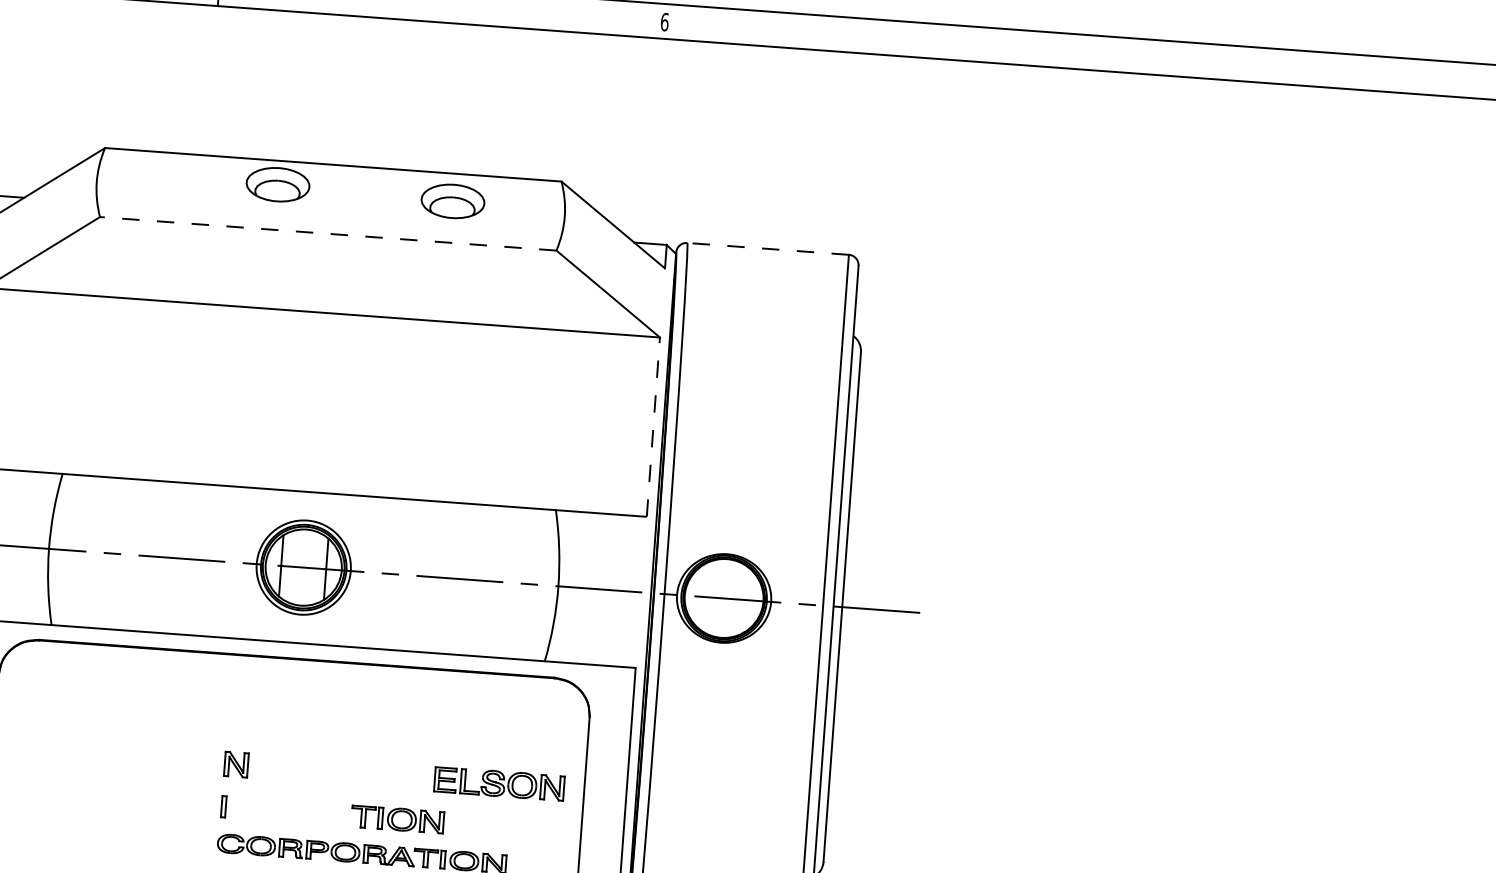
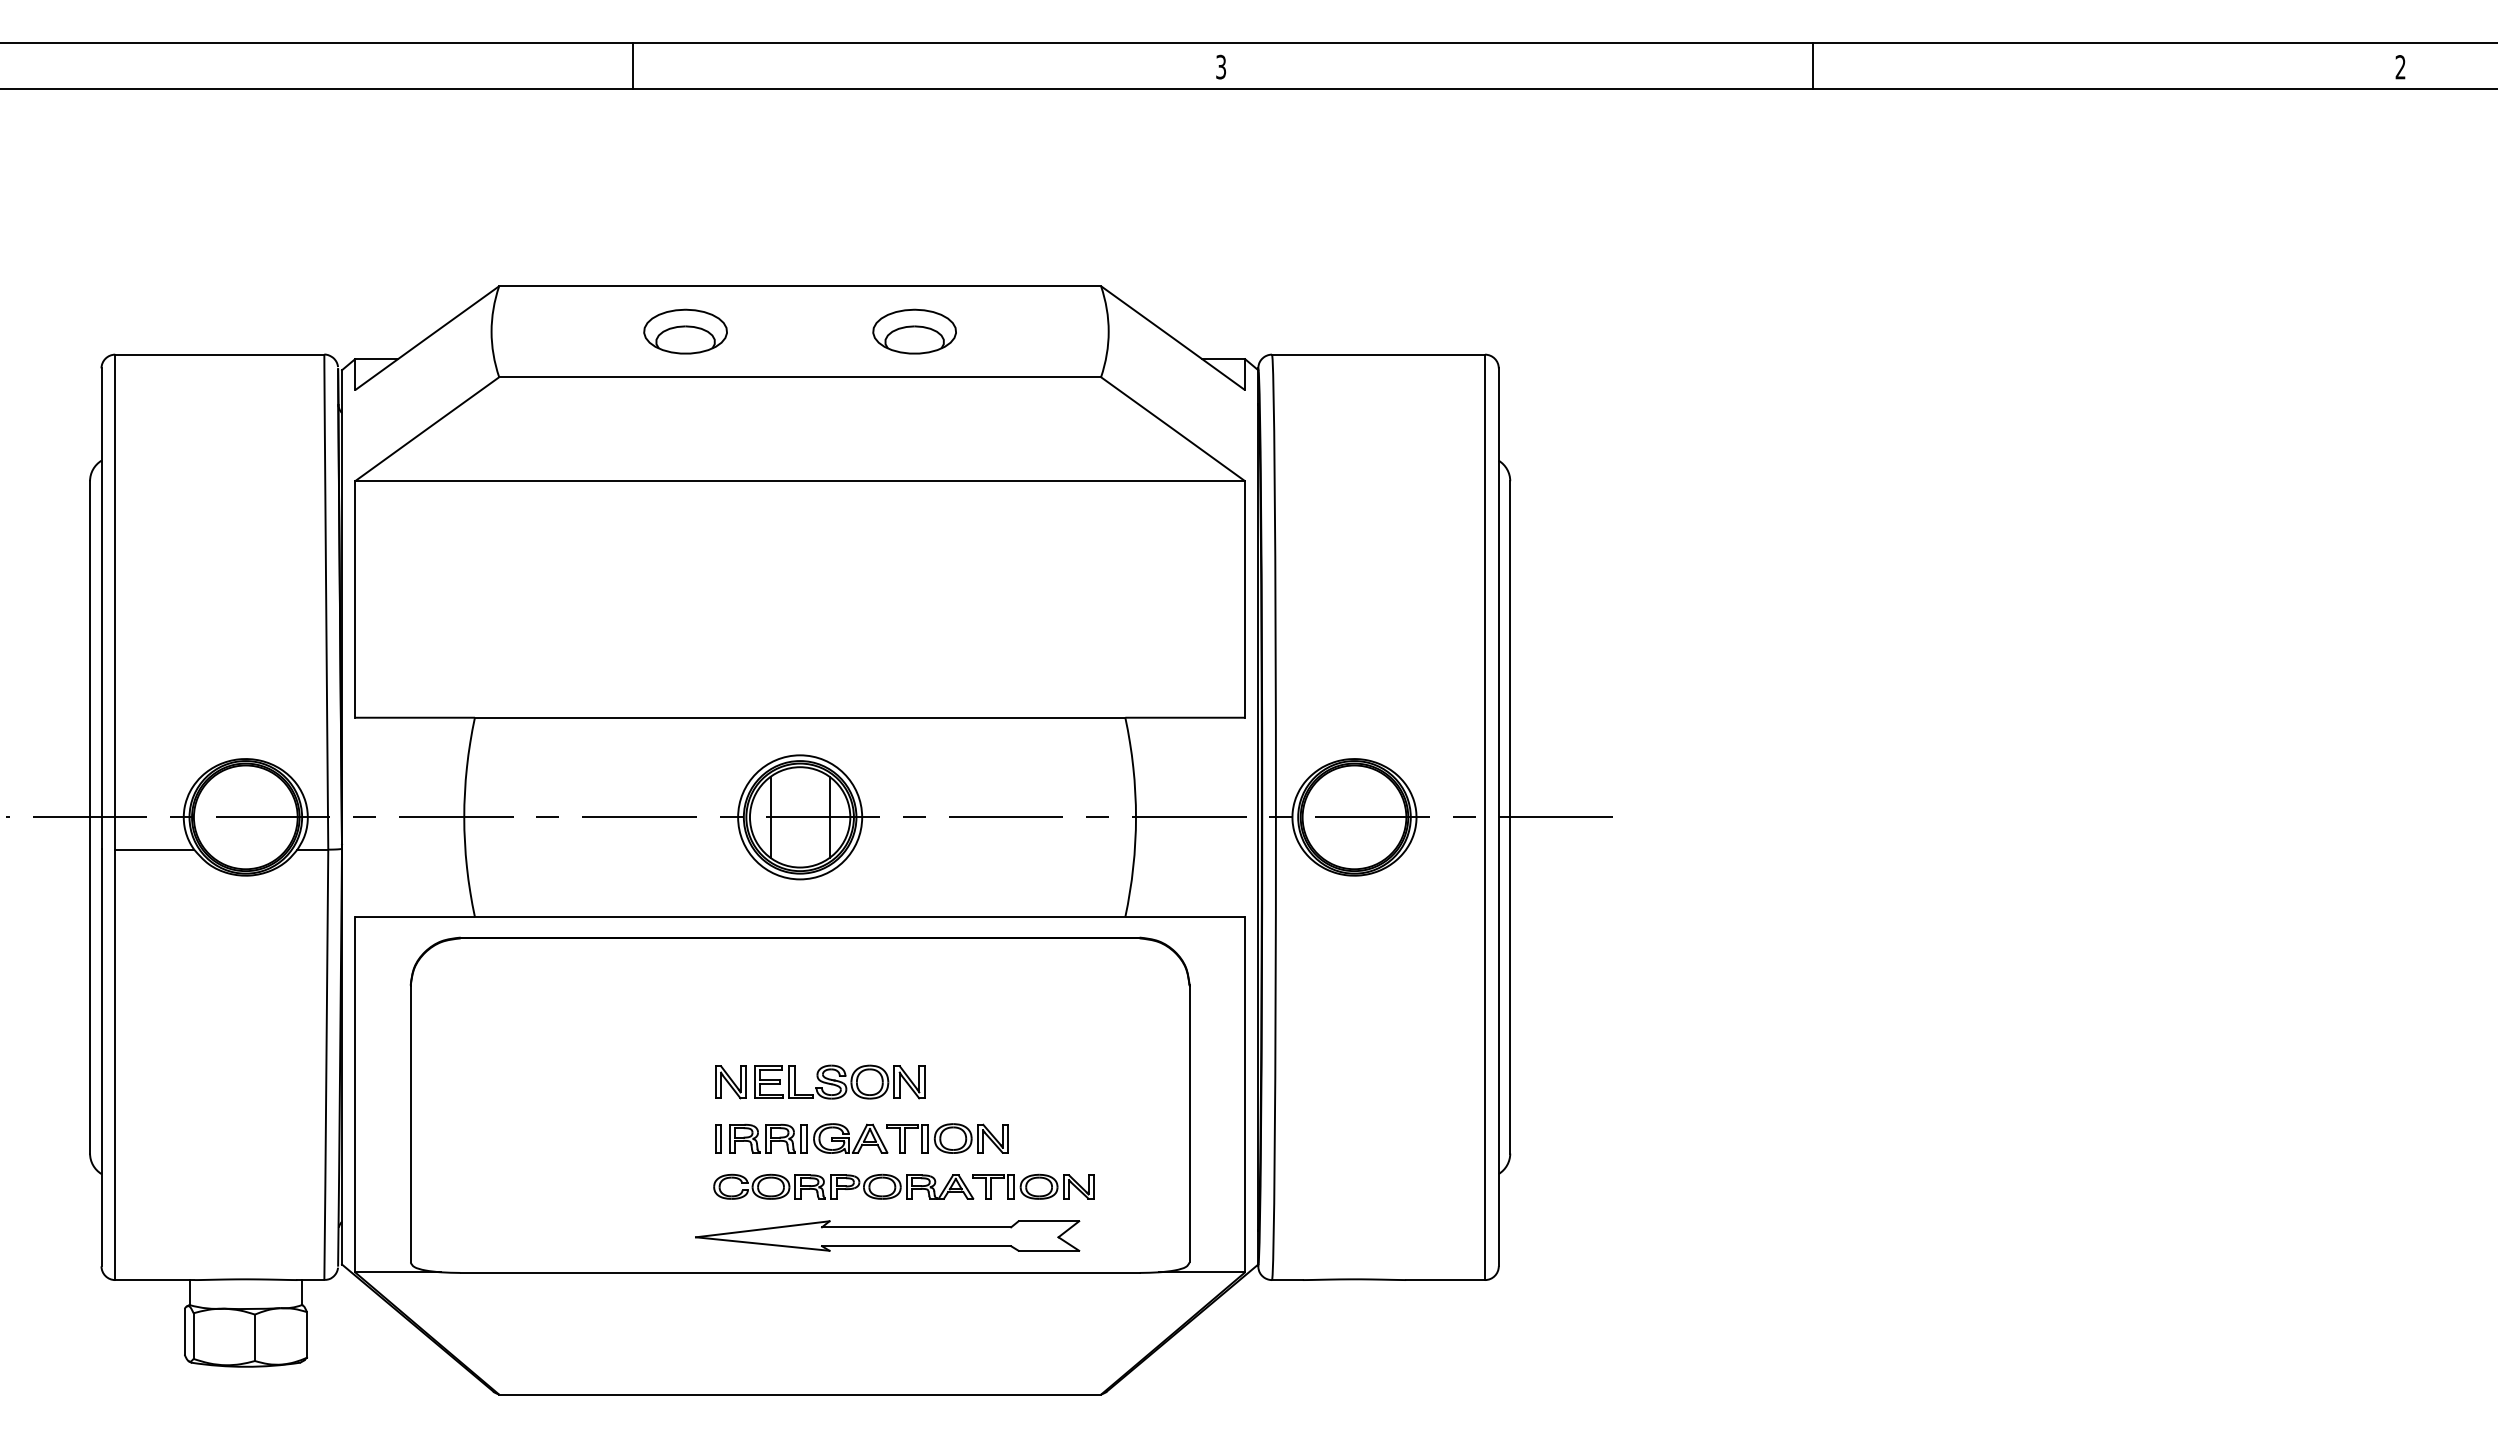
text: (665, 21) -> (1221, 66), 6 -> 3
line: (1114, 54) -> (1813, 66), added
part: (277, 184) -> (685, 331), moved
part: (452, 201) -> (914, 331), moved
line: (328, 234) -> (800, 377), dashed -> solid
line: (768, 248) -> (1378, 354), dashed -> solid
line: (653, 427) -> (1245, 599), dashed -> solid
part: (499, 783) -> (839, 1081), moved
part: (292, 811) -> (808, 1138), added

